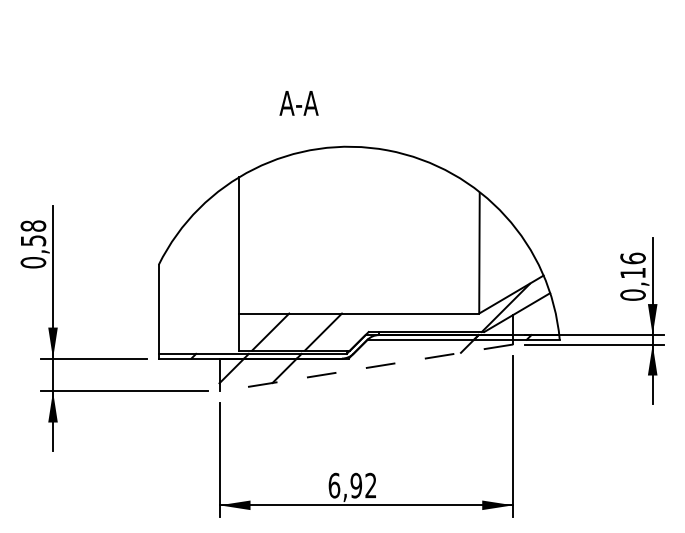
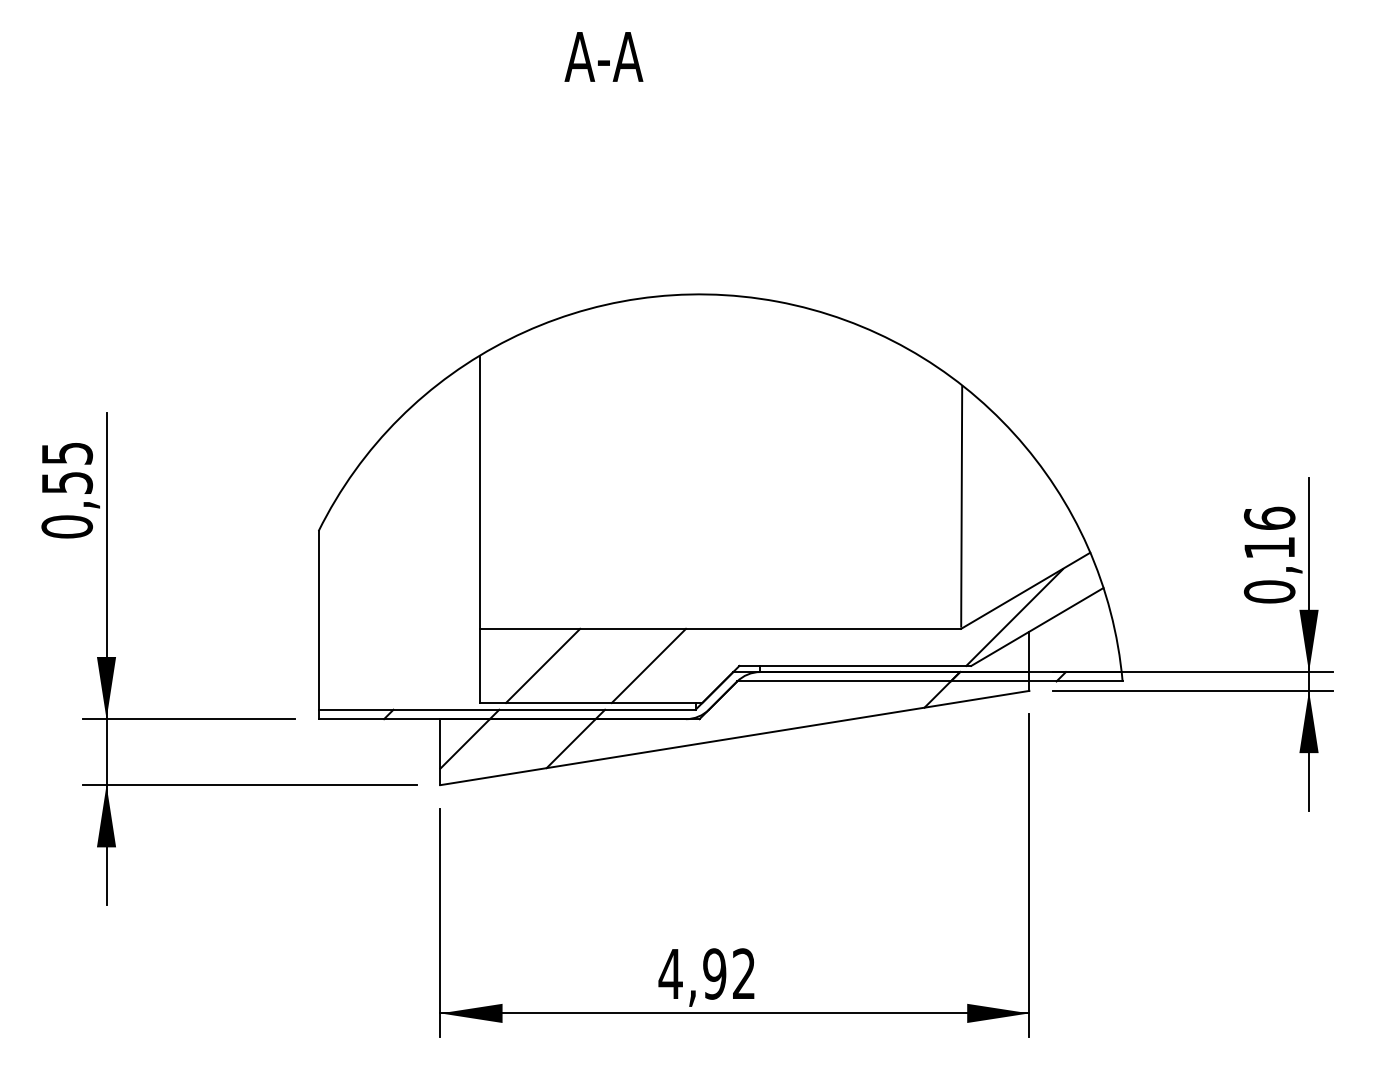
text: (298, 103) -> (602, 57), moved
text: (33, 225) -> (67, 452), 0,58 -> 0,55
line: (366, 368) -> (735, 739), dashed -> solid
text: (334, 485) -> (670, 973), 6,92 -> 4,92

